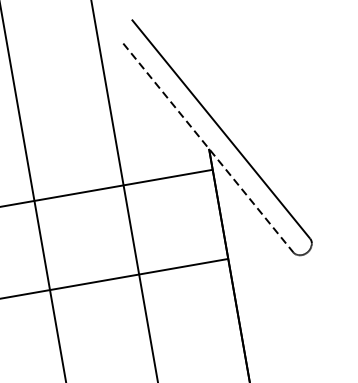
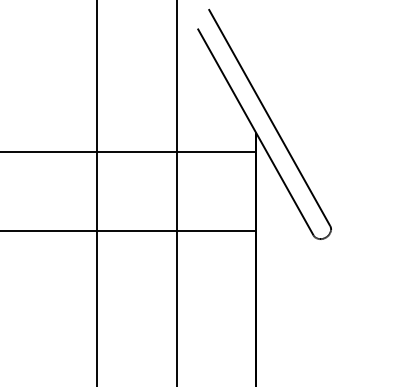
line: (208, 148) -> (255, 132), dashed -> solid

